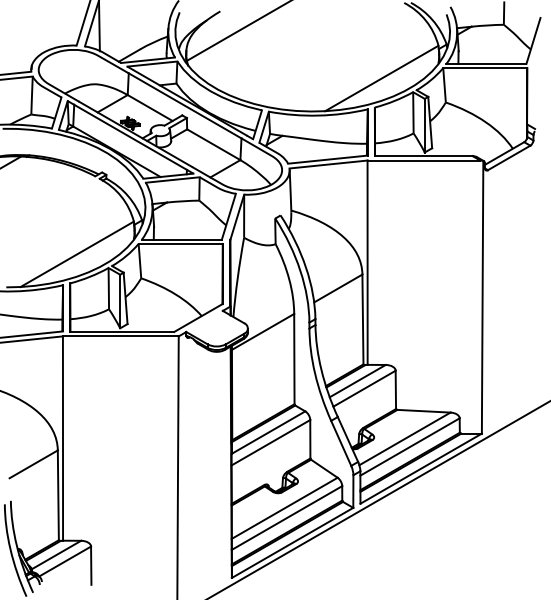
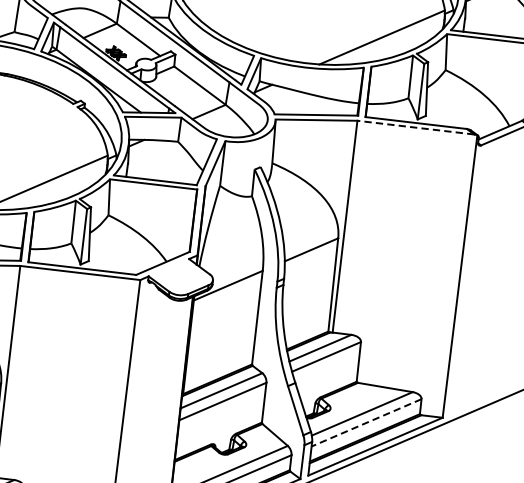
line: (423, 160) -> (415, 127), solid -> dashed
line: (409, 447) -> (365, 423), solid -> dashed

